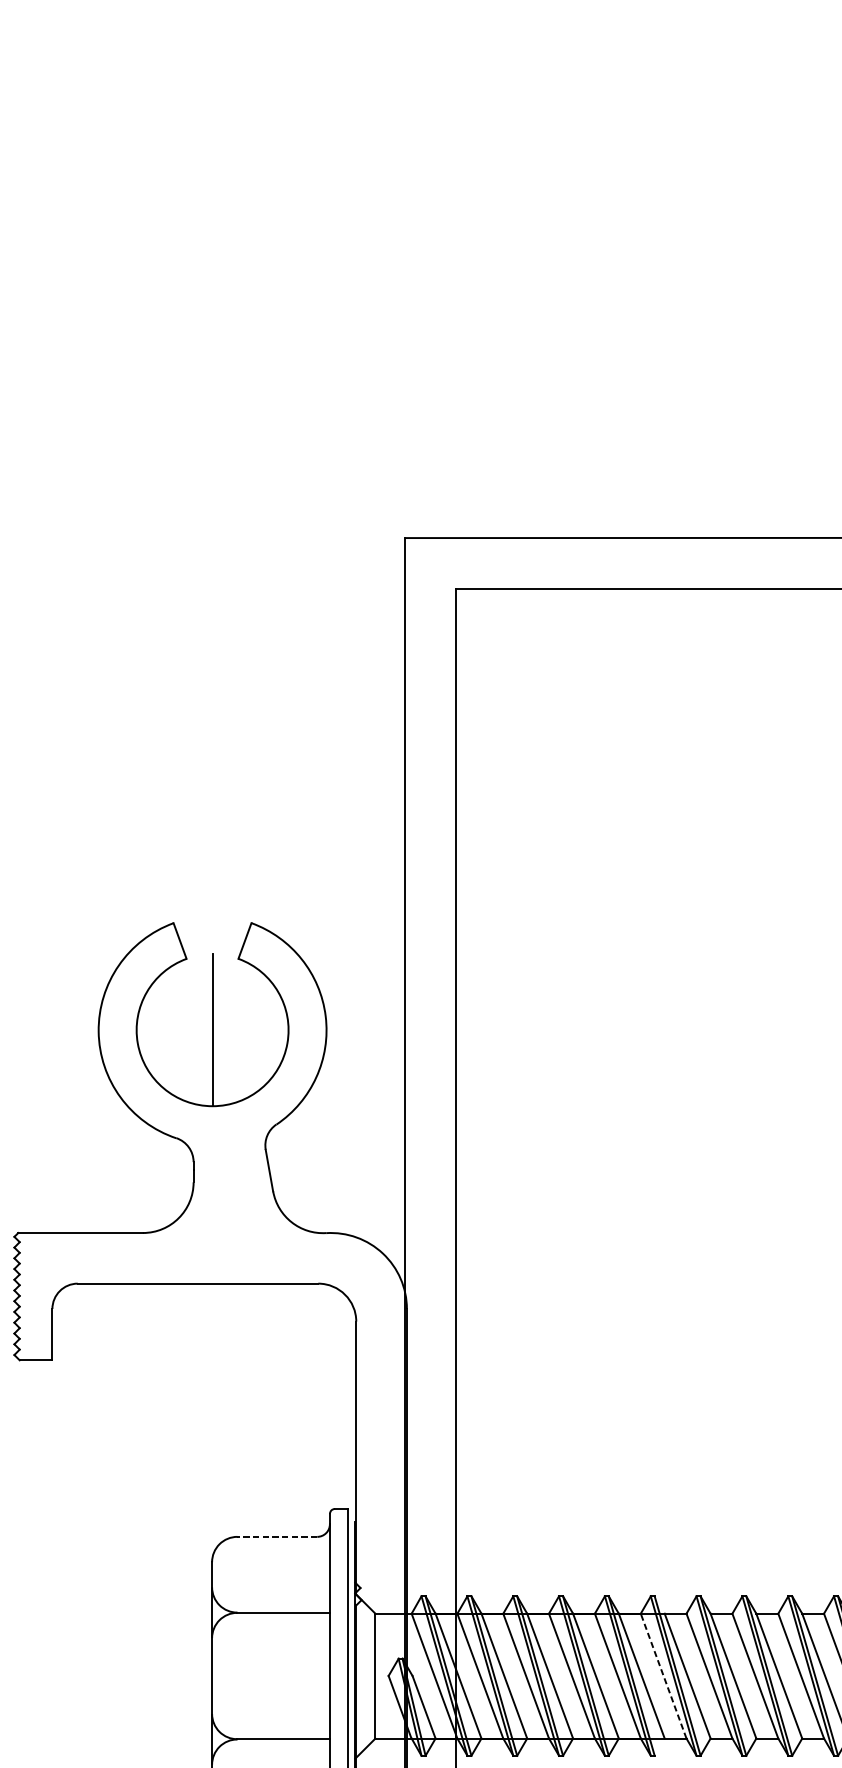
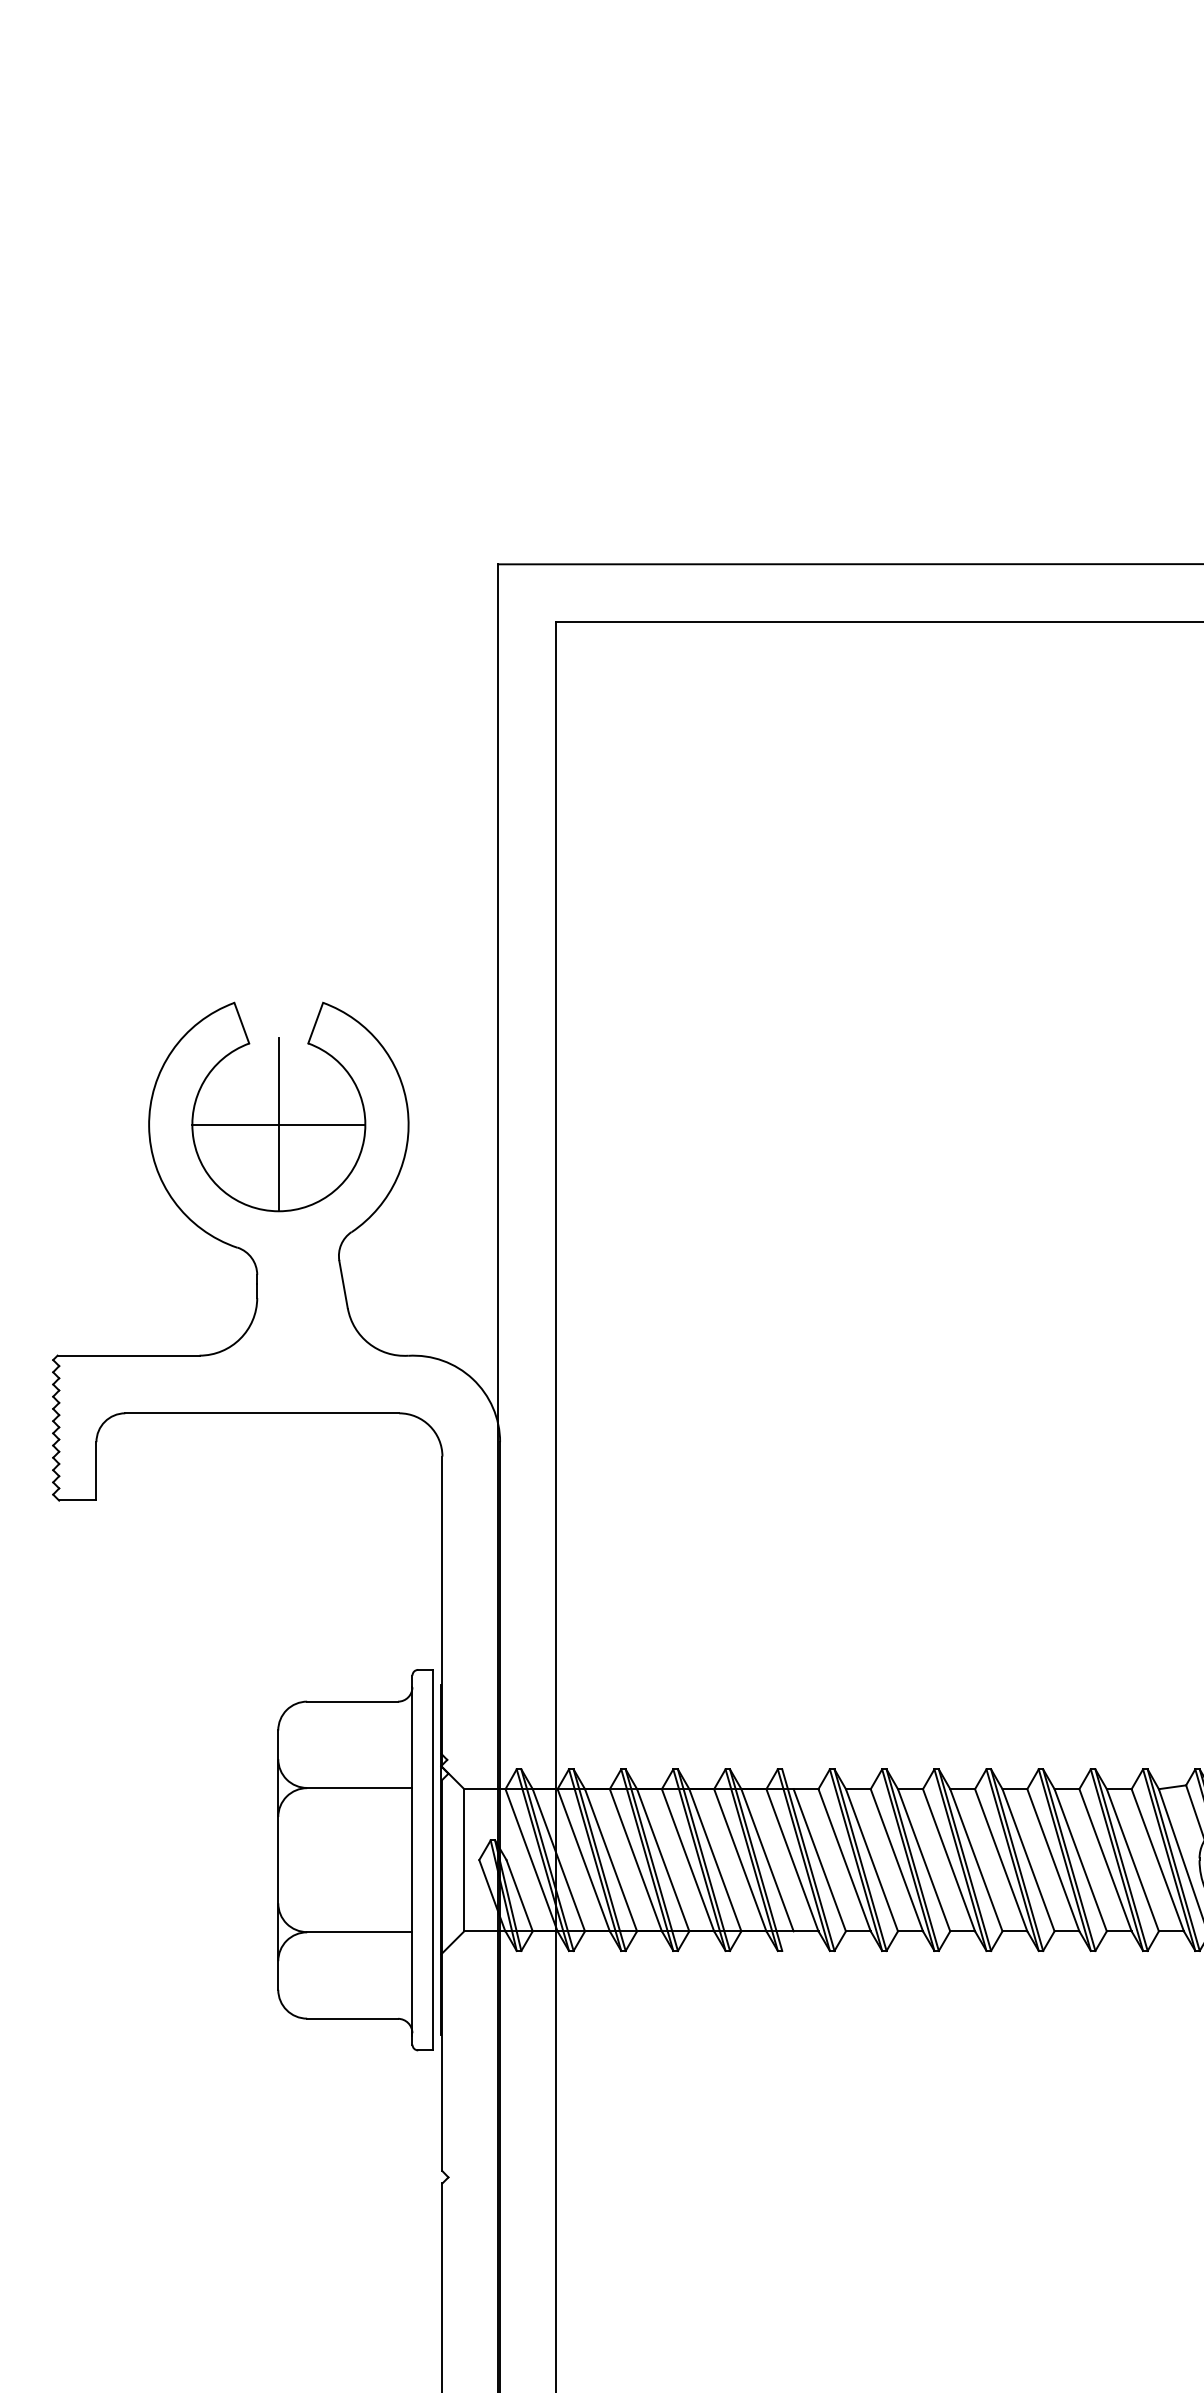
line: (212, 1030) -> (278, 1124), added
line: (277, 1536) -> (352, 1701), dashed -> solid
line: (663, 1676) -> (792, 1860), dashed -> solid

